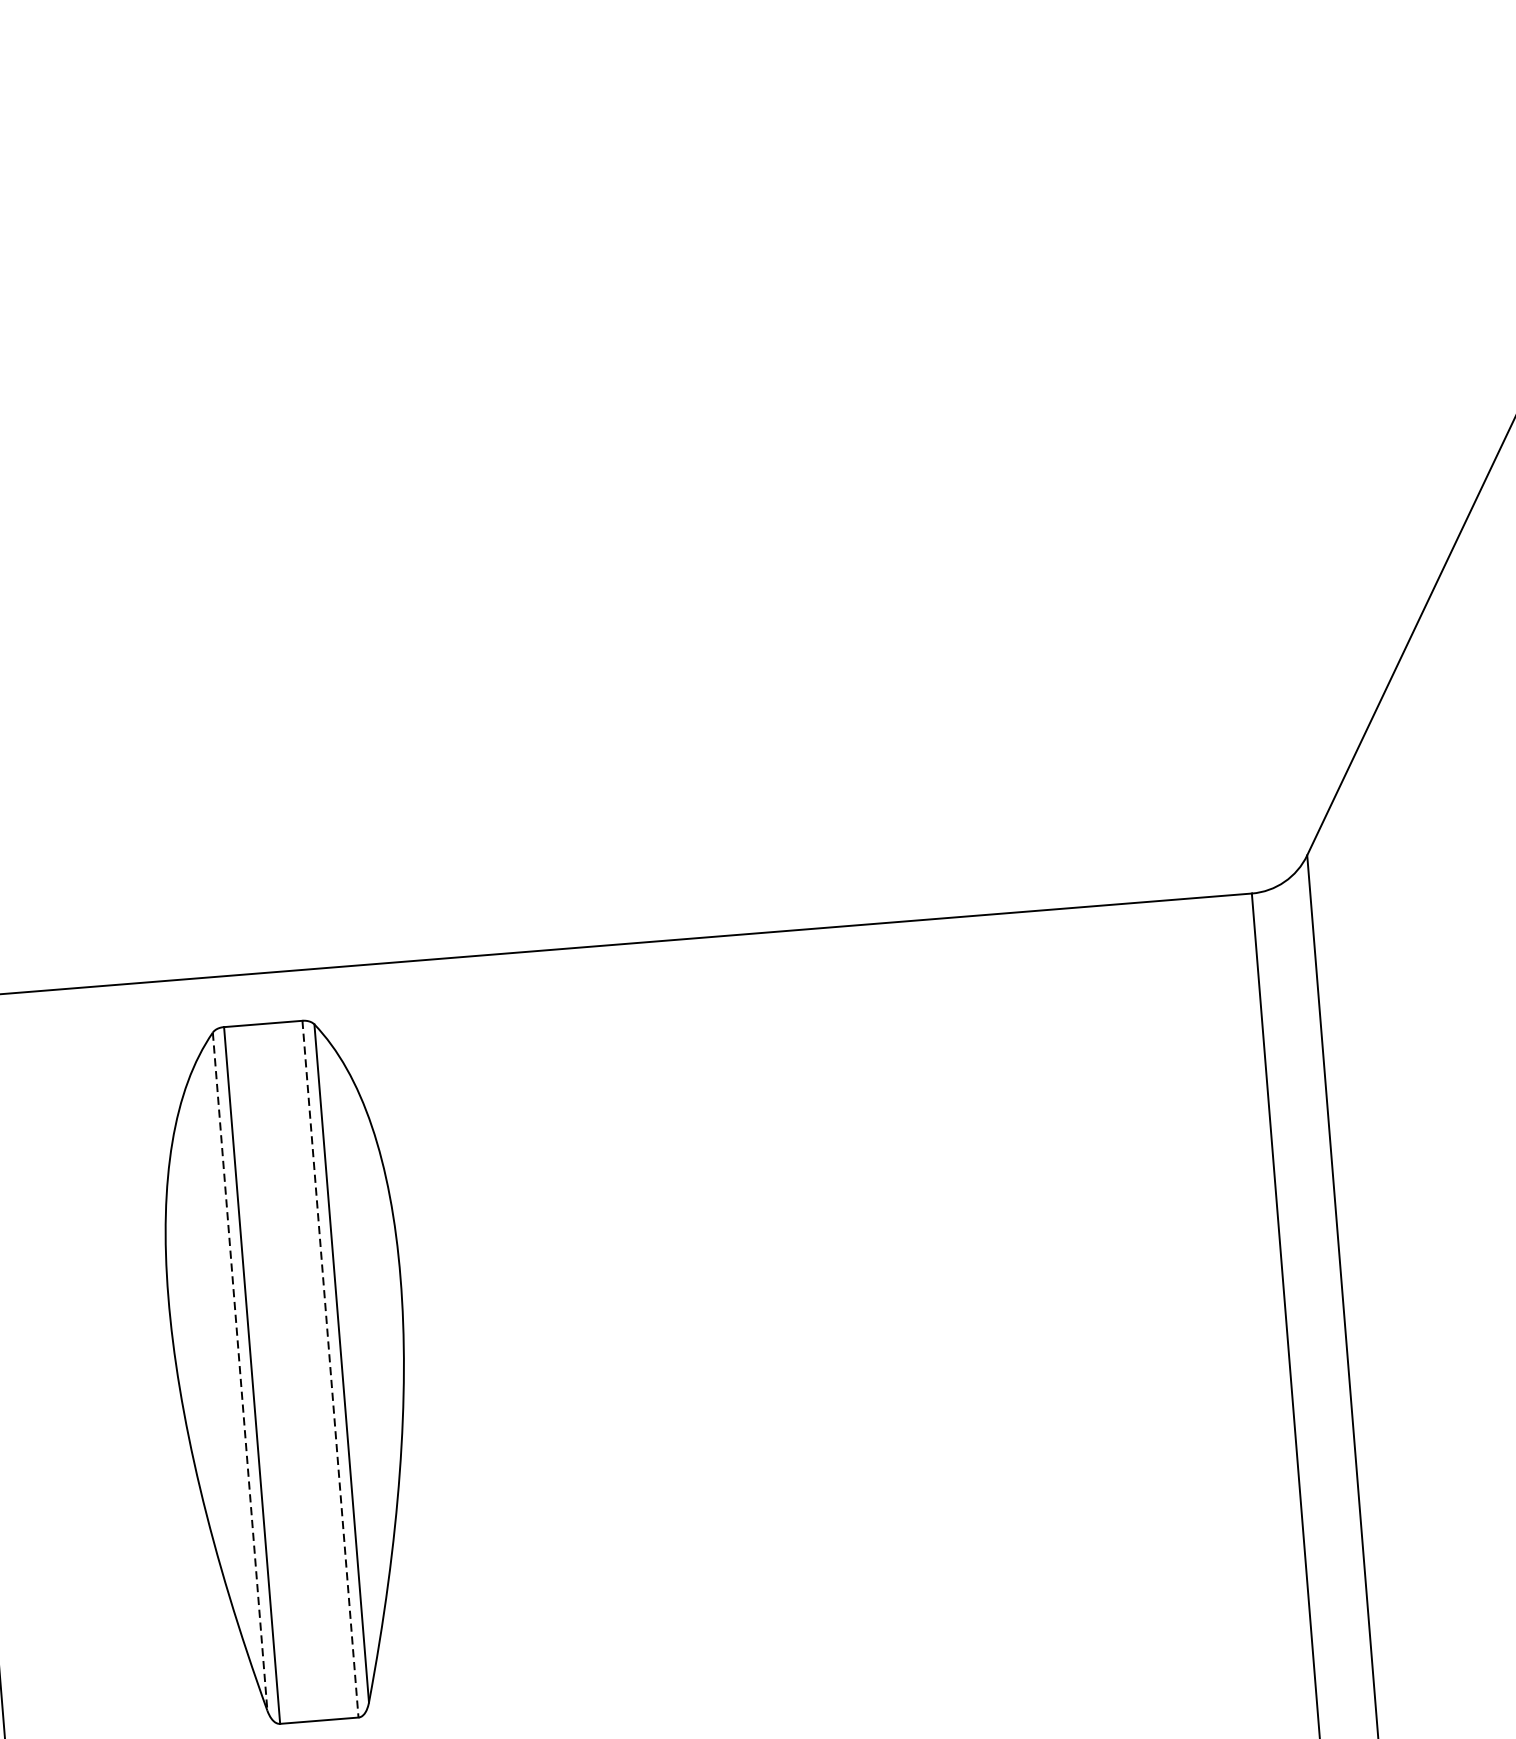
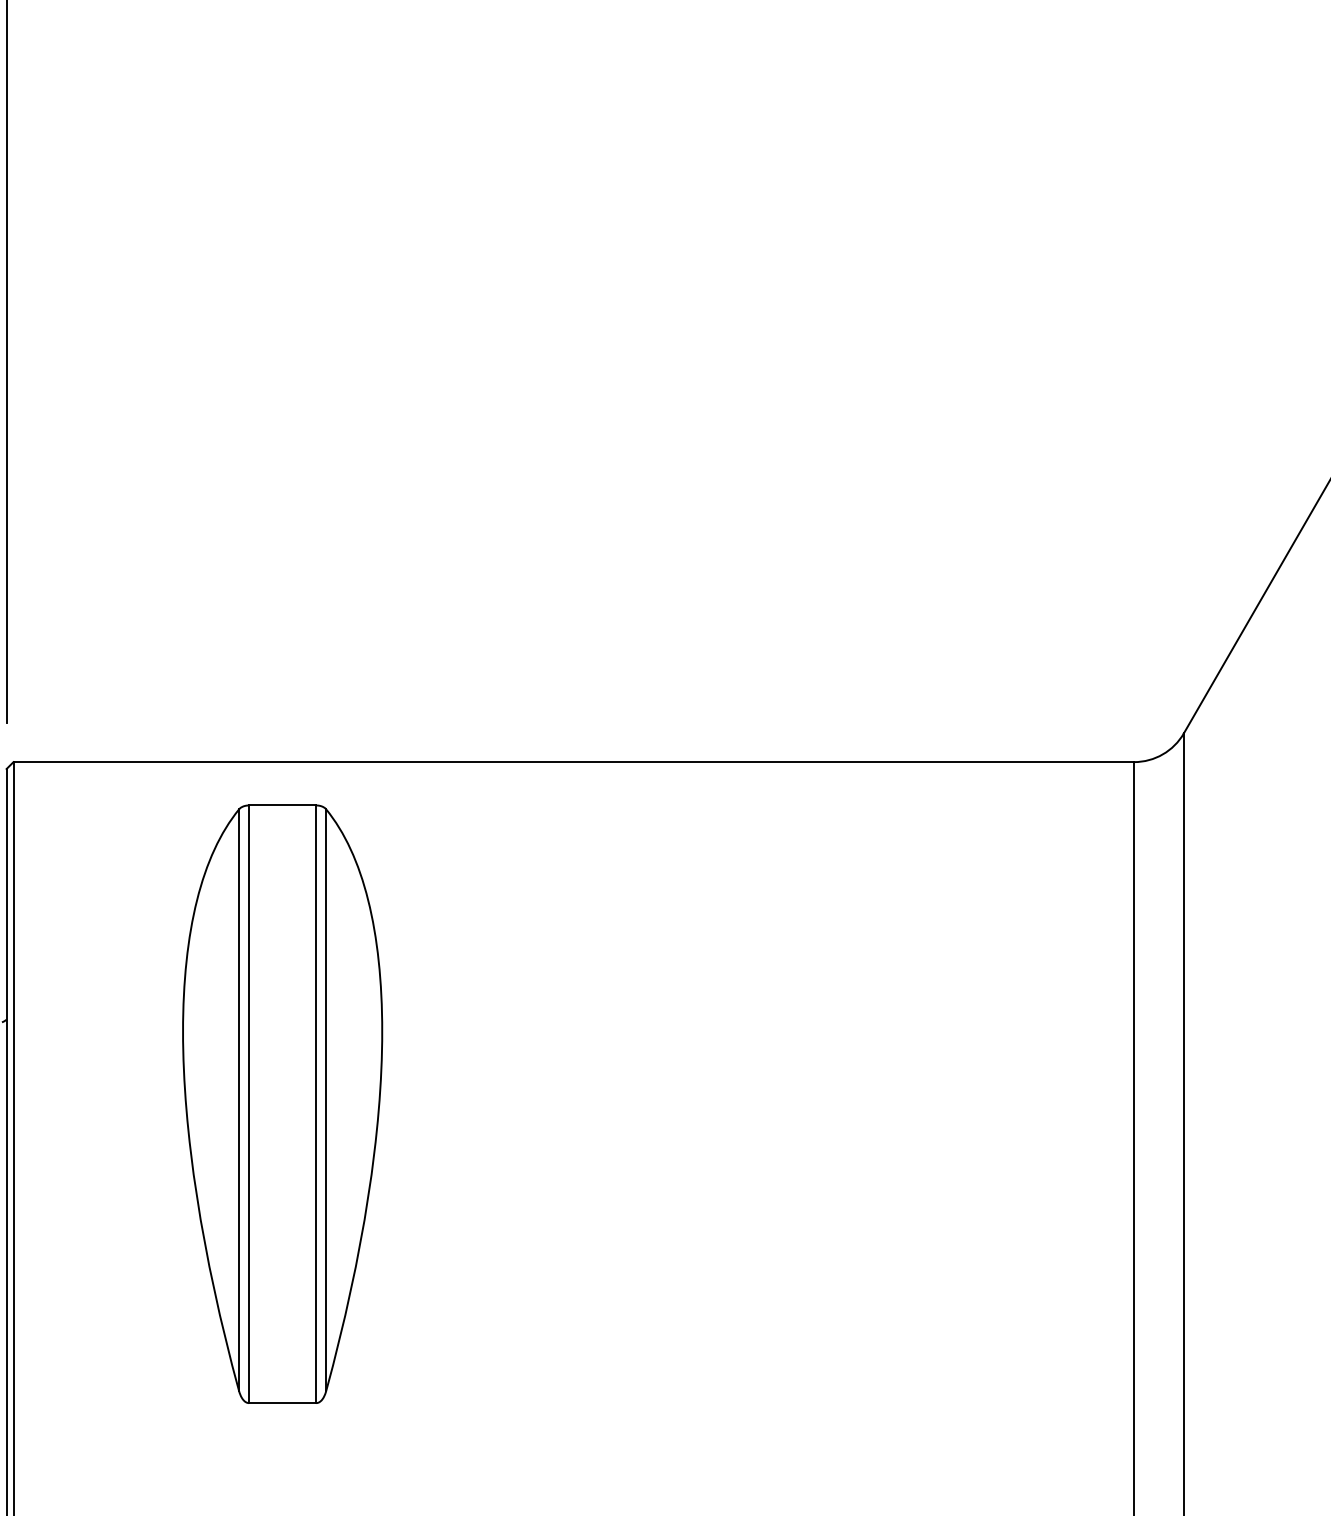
line: (330, 1369) -> (316, 1104), dashed -> solid
line: (240, 1371) -> (239, 1100), dashed -> solid

